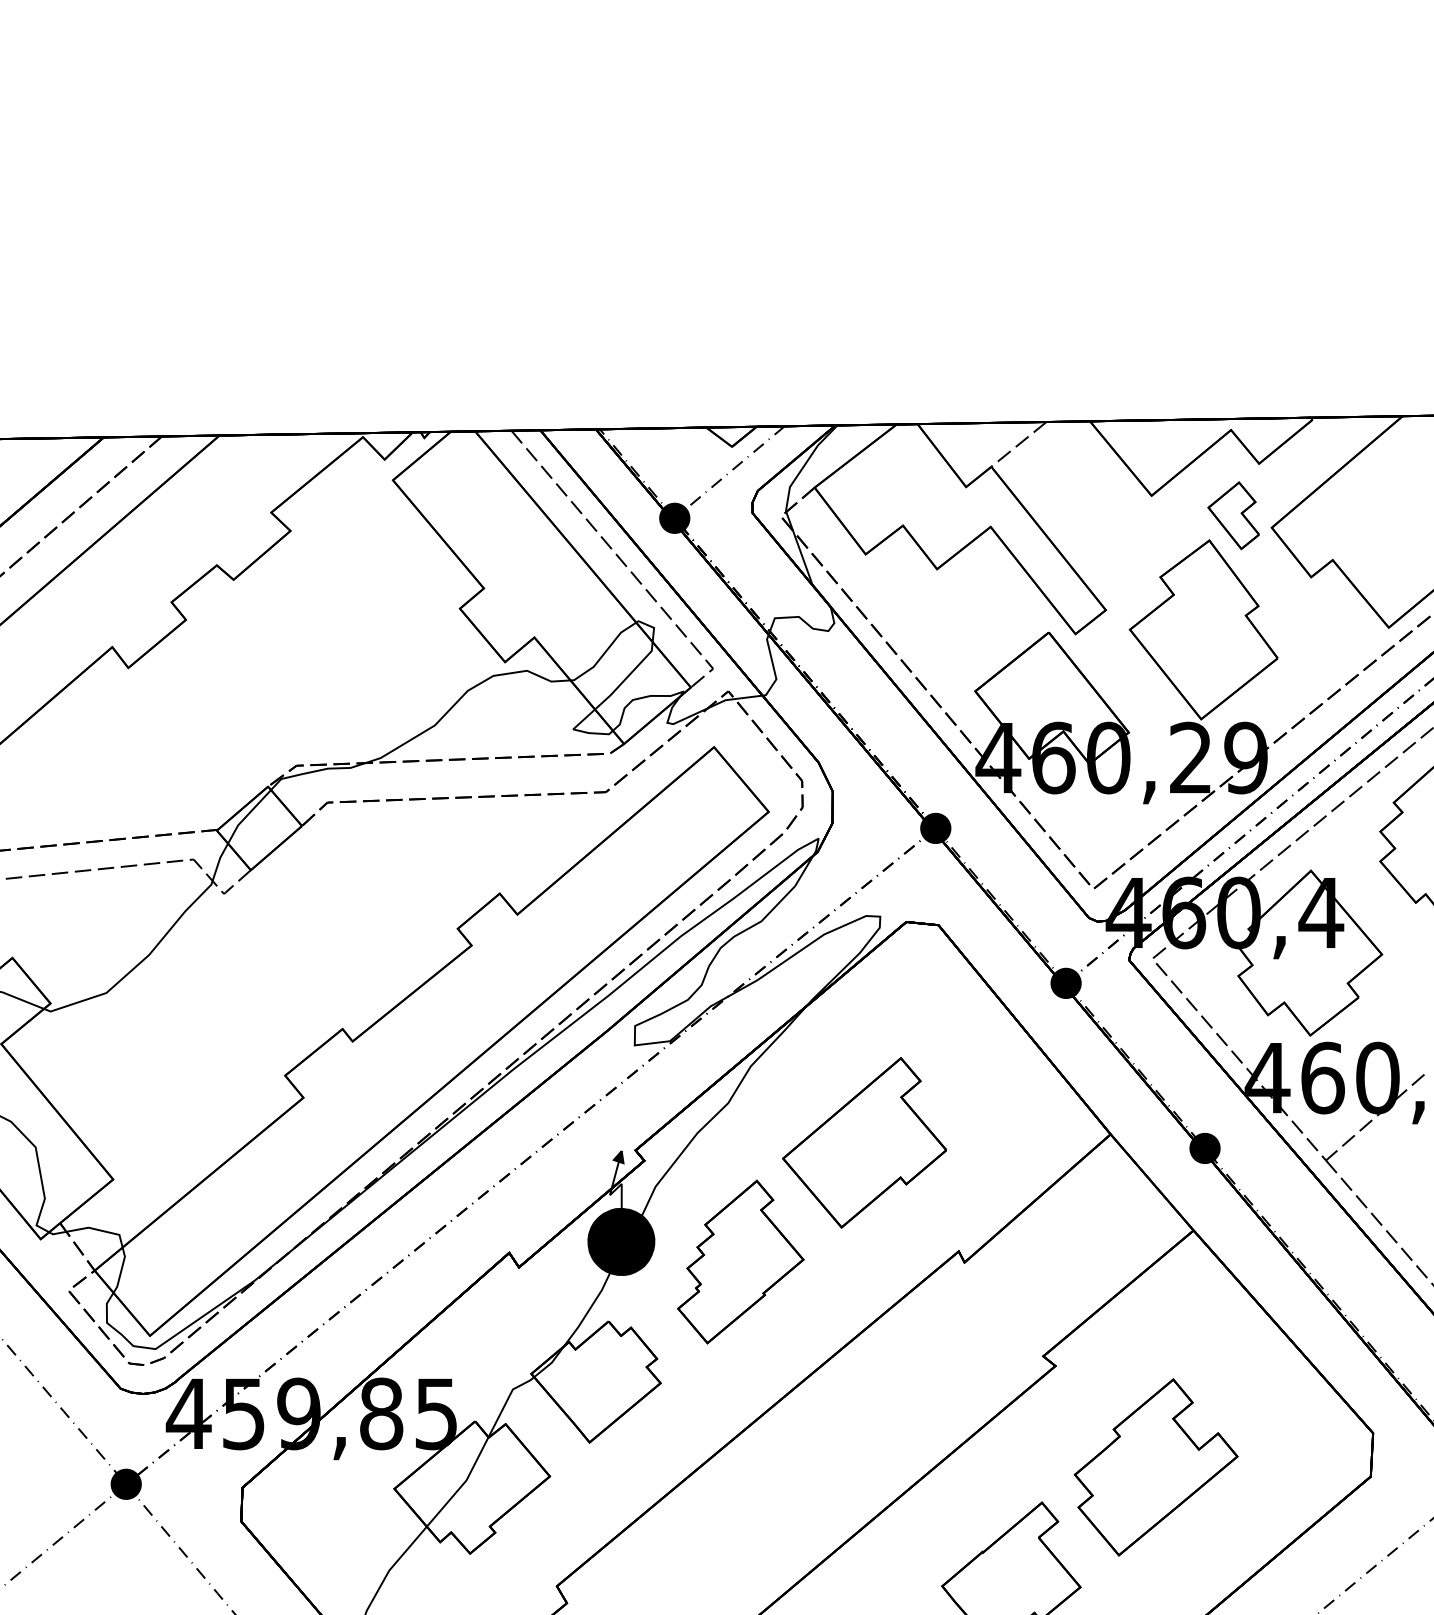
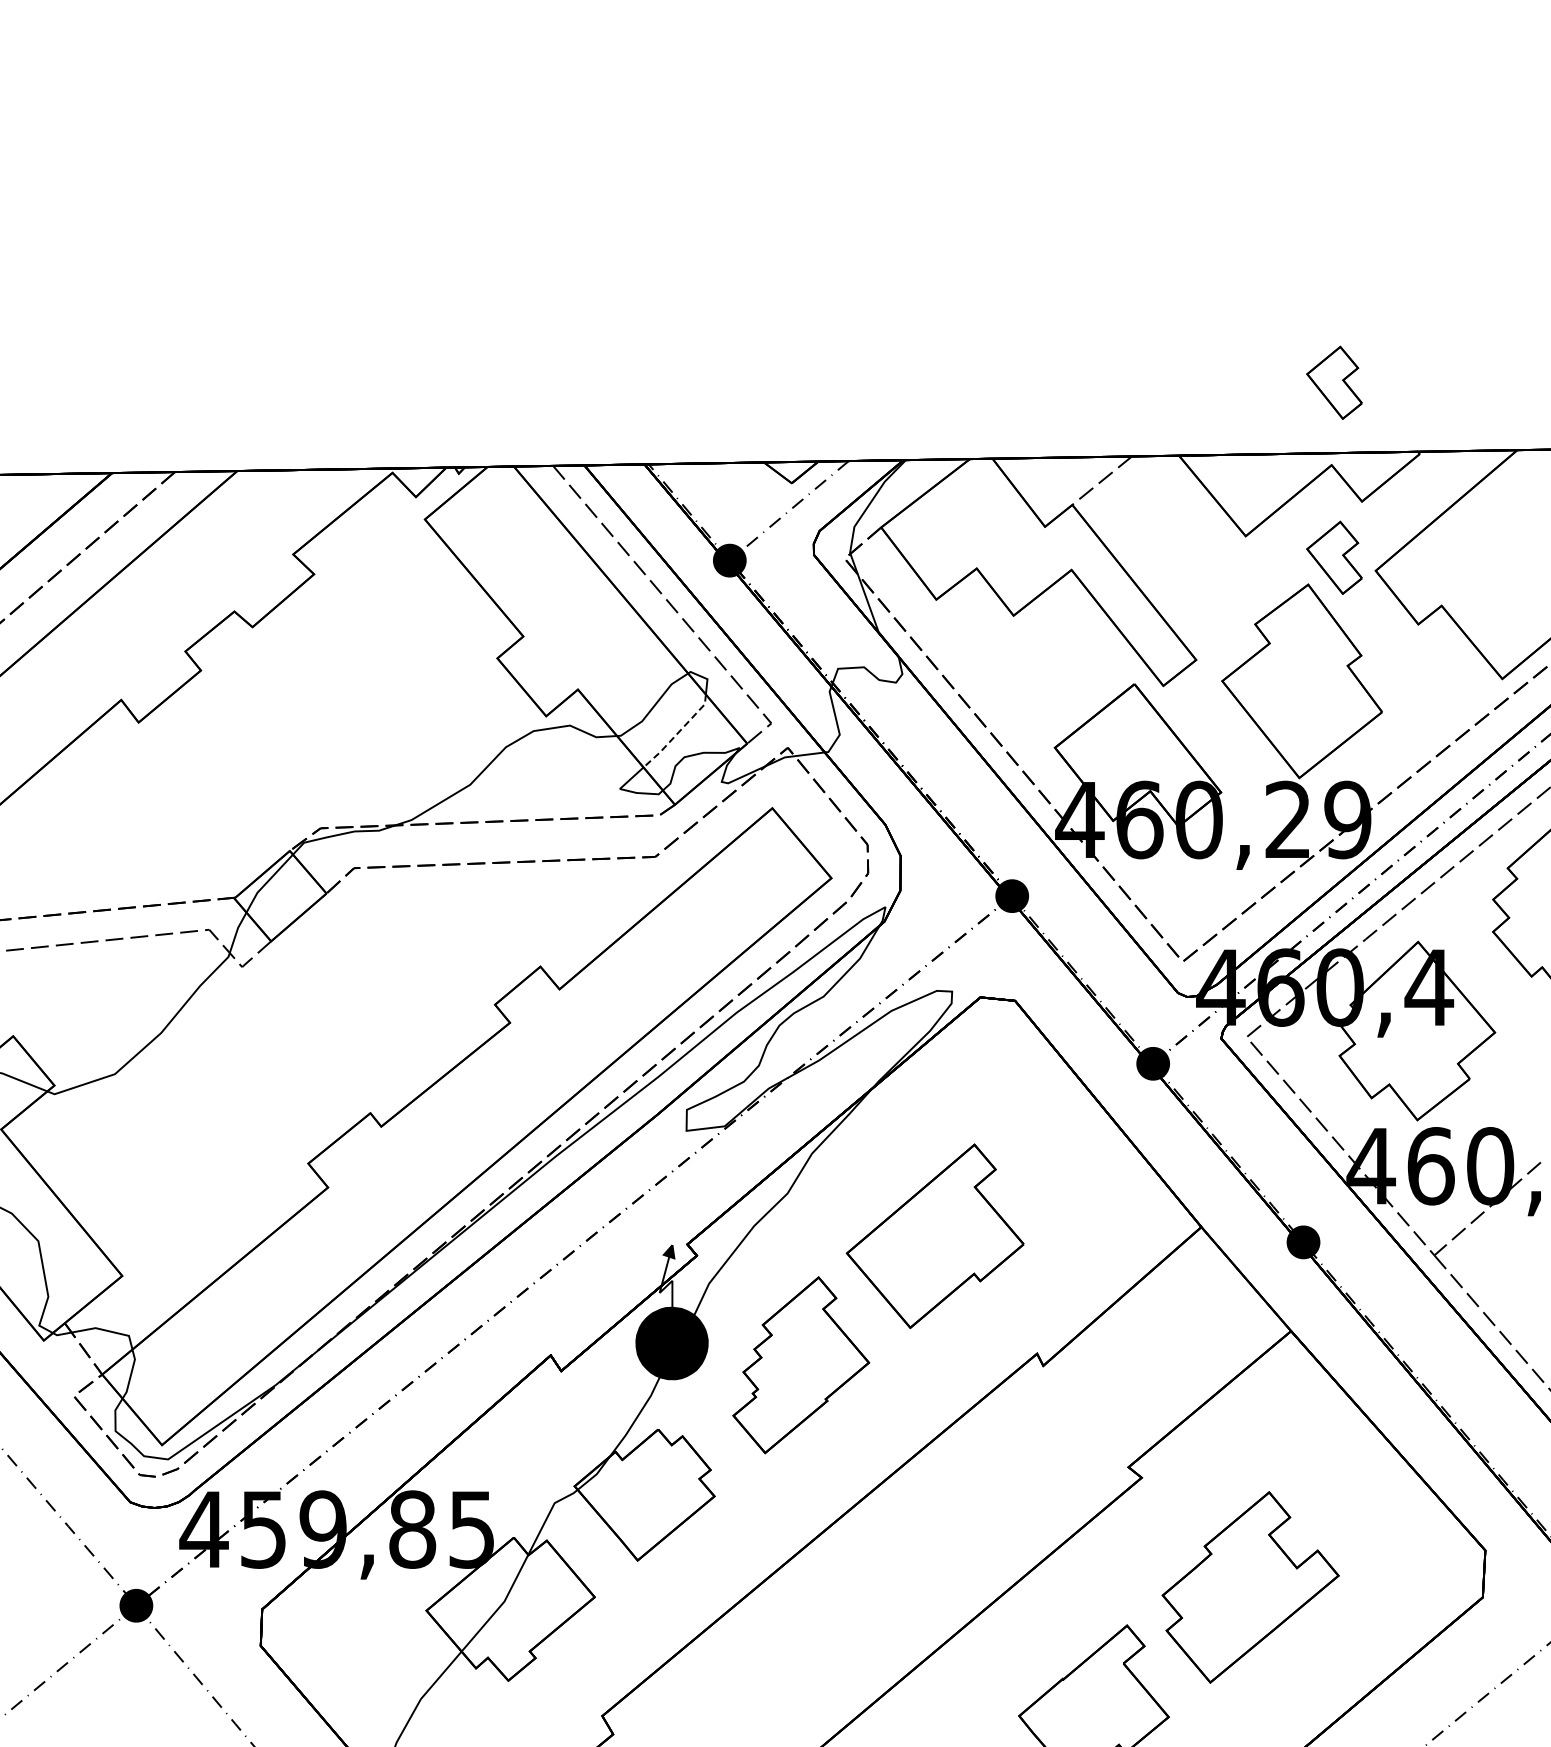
part: (1233, 353) -> (1334, 382), added
line: (626, 678) -> (677, 733), solid -> dashed

